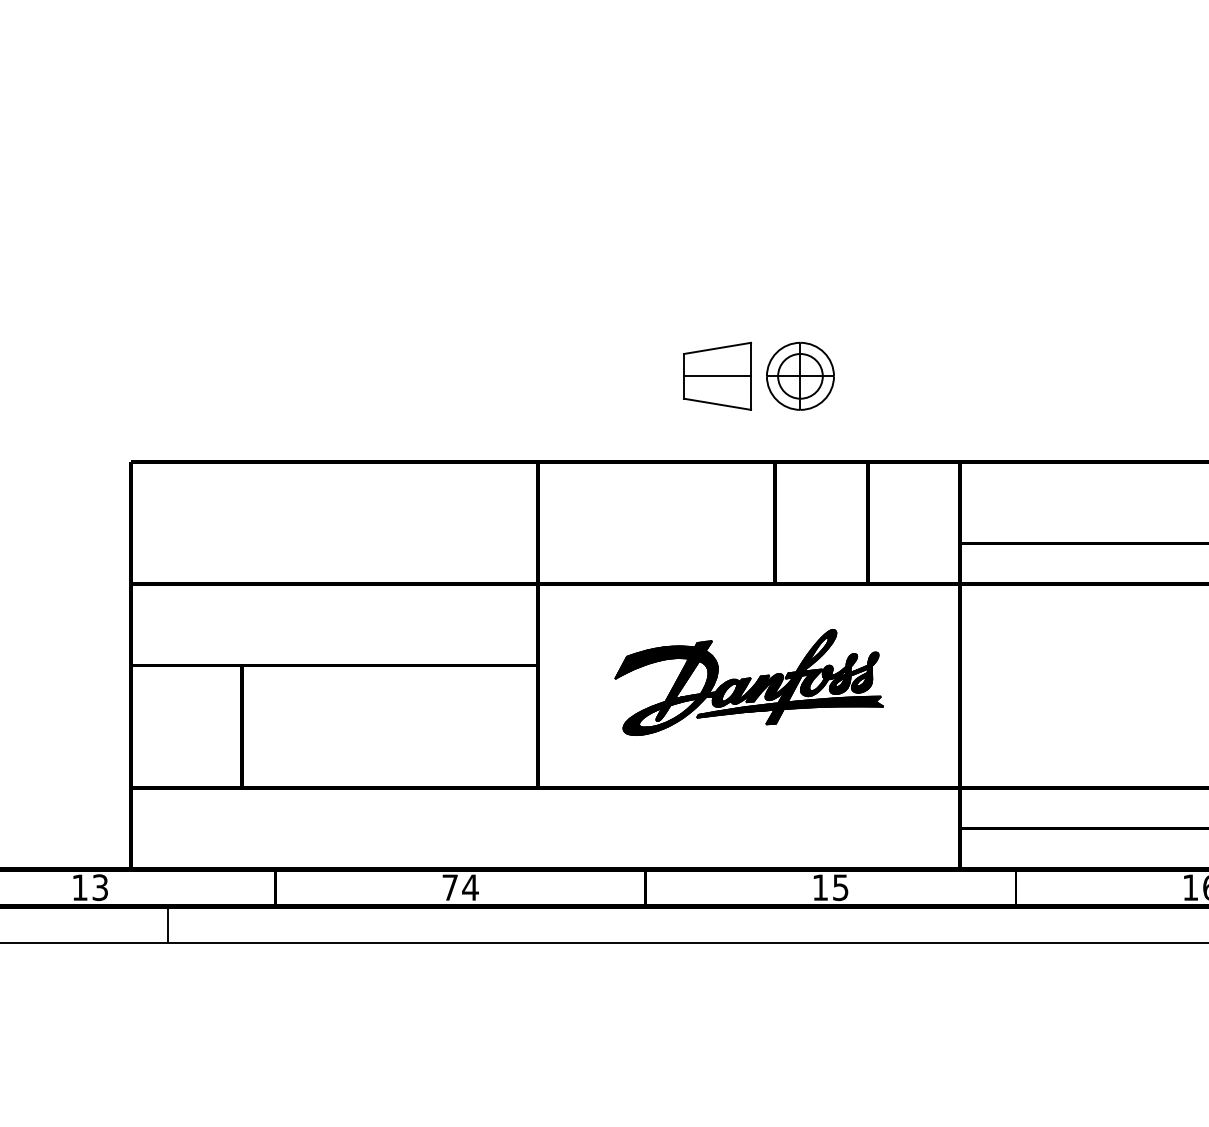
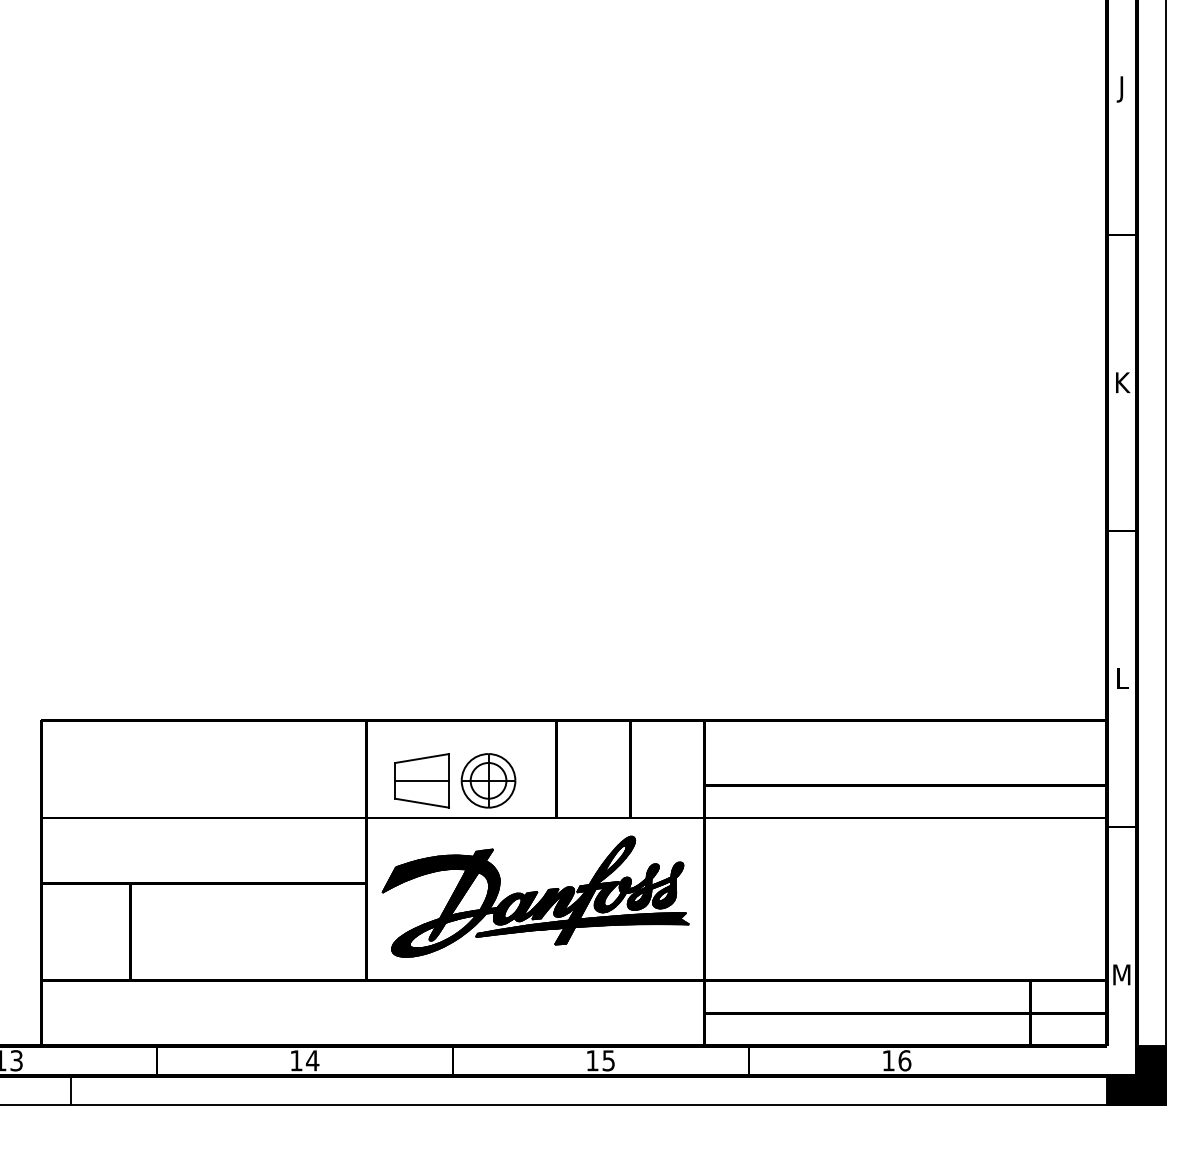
part: (759, 375) -> (455, 780), moved
part: (749, 682) -> (535, 896), size x1.43
text: (450, 887) -> (296, 1060), 74 -> 14

